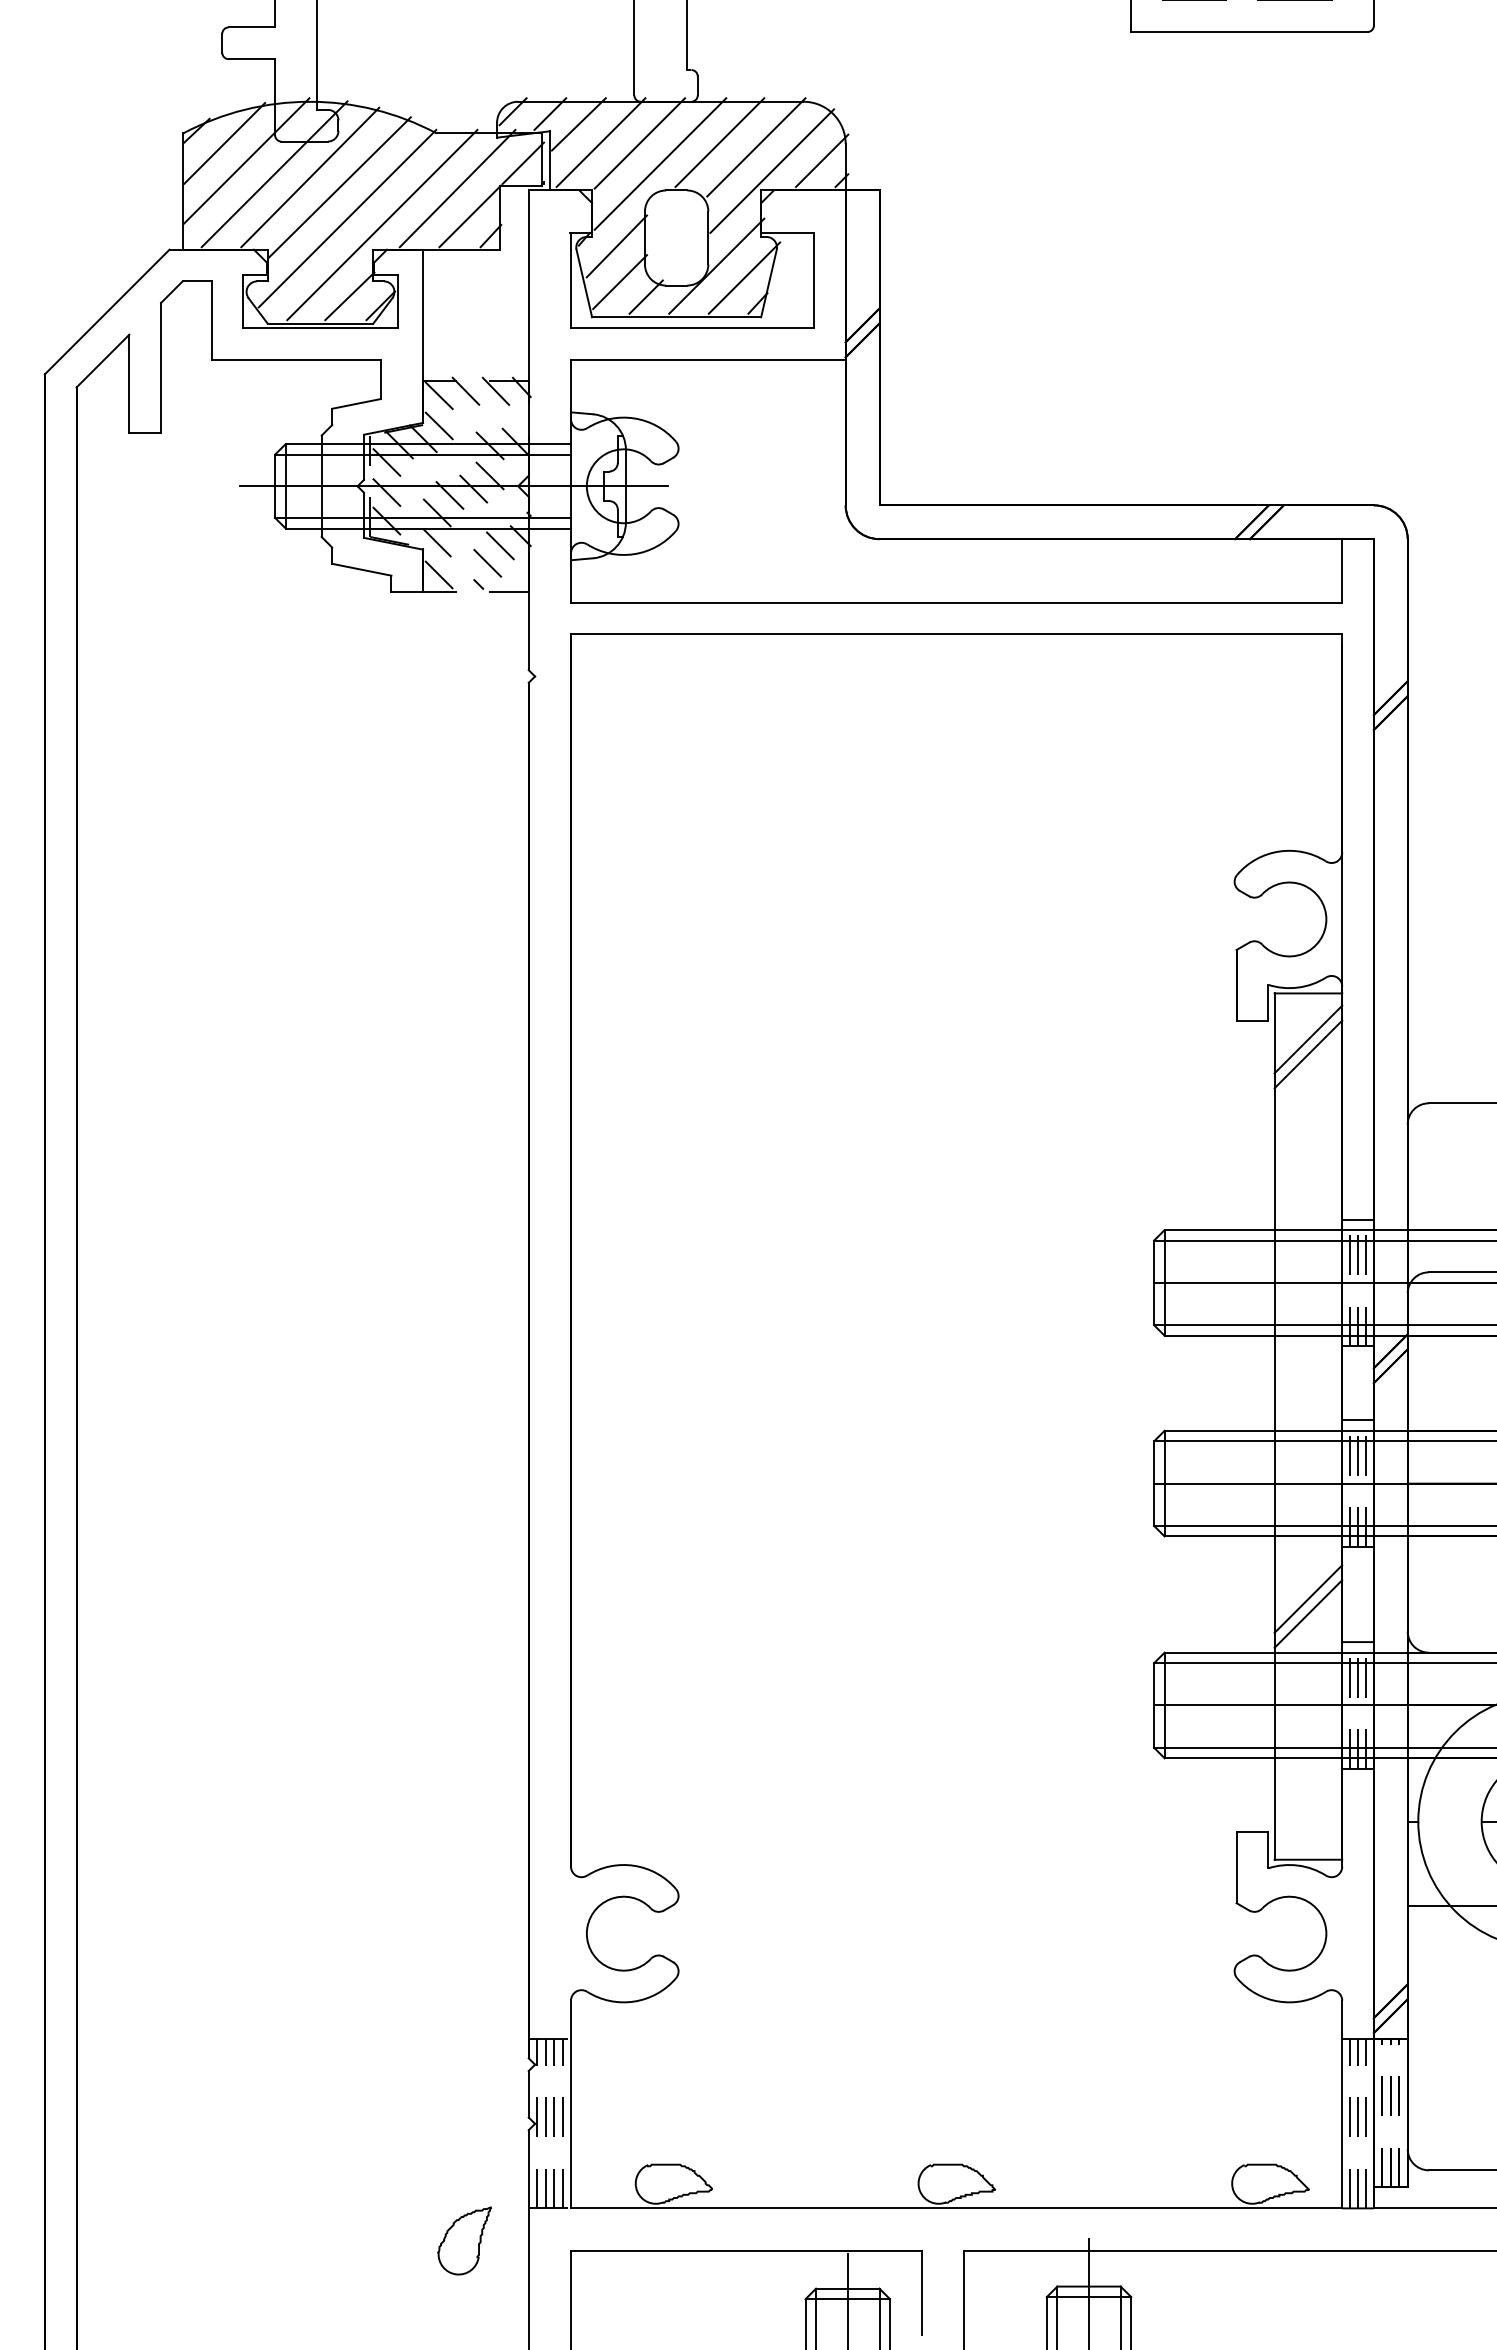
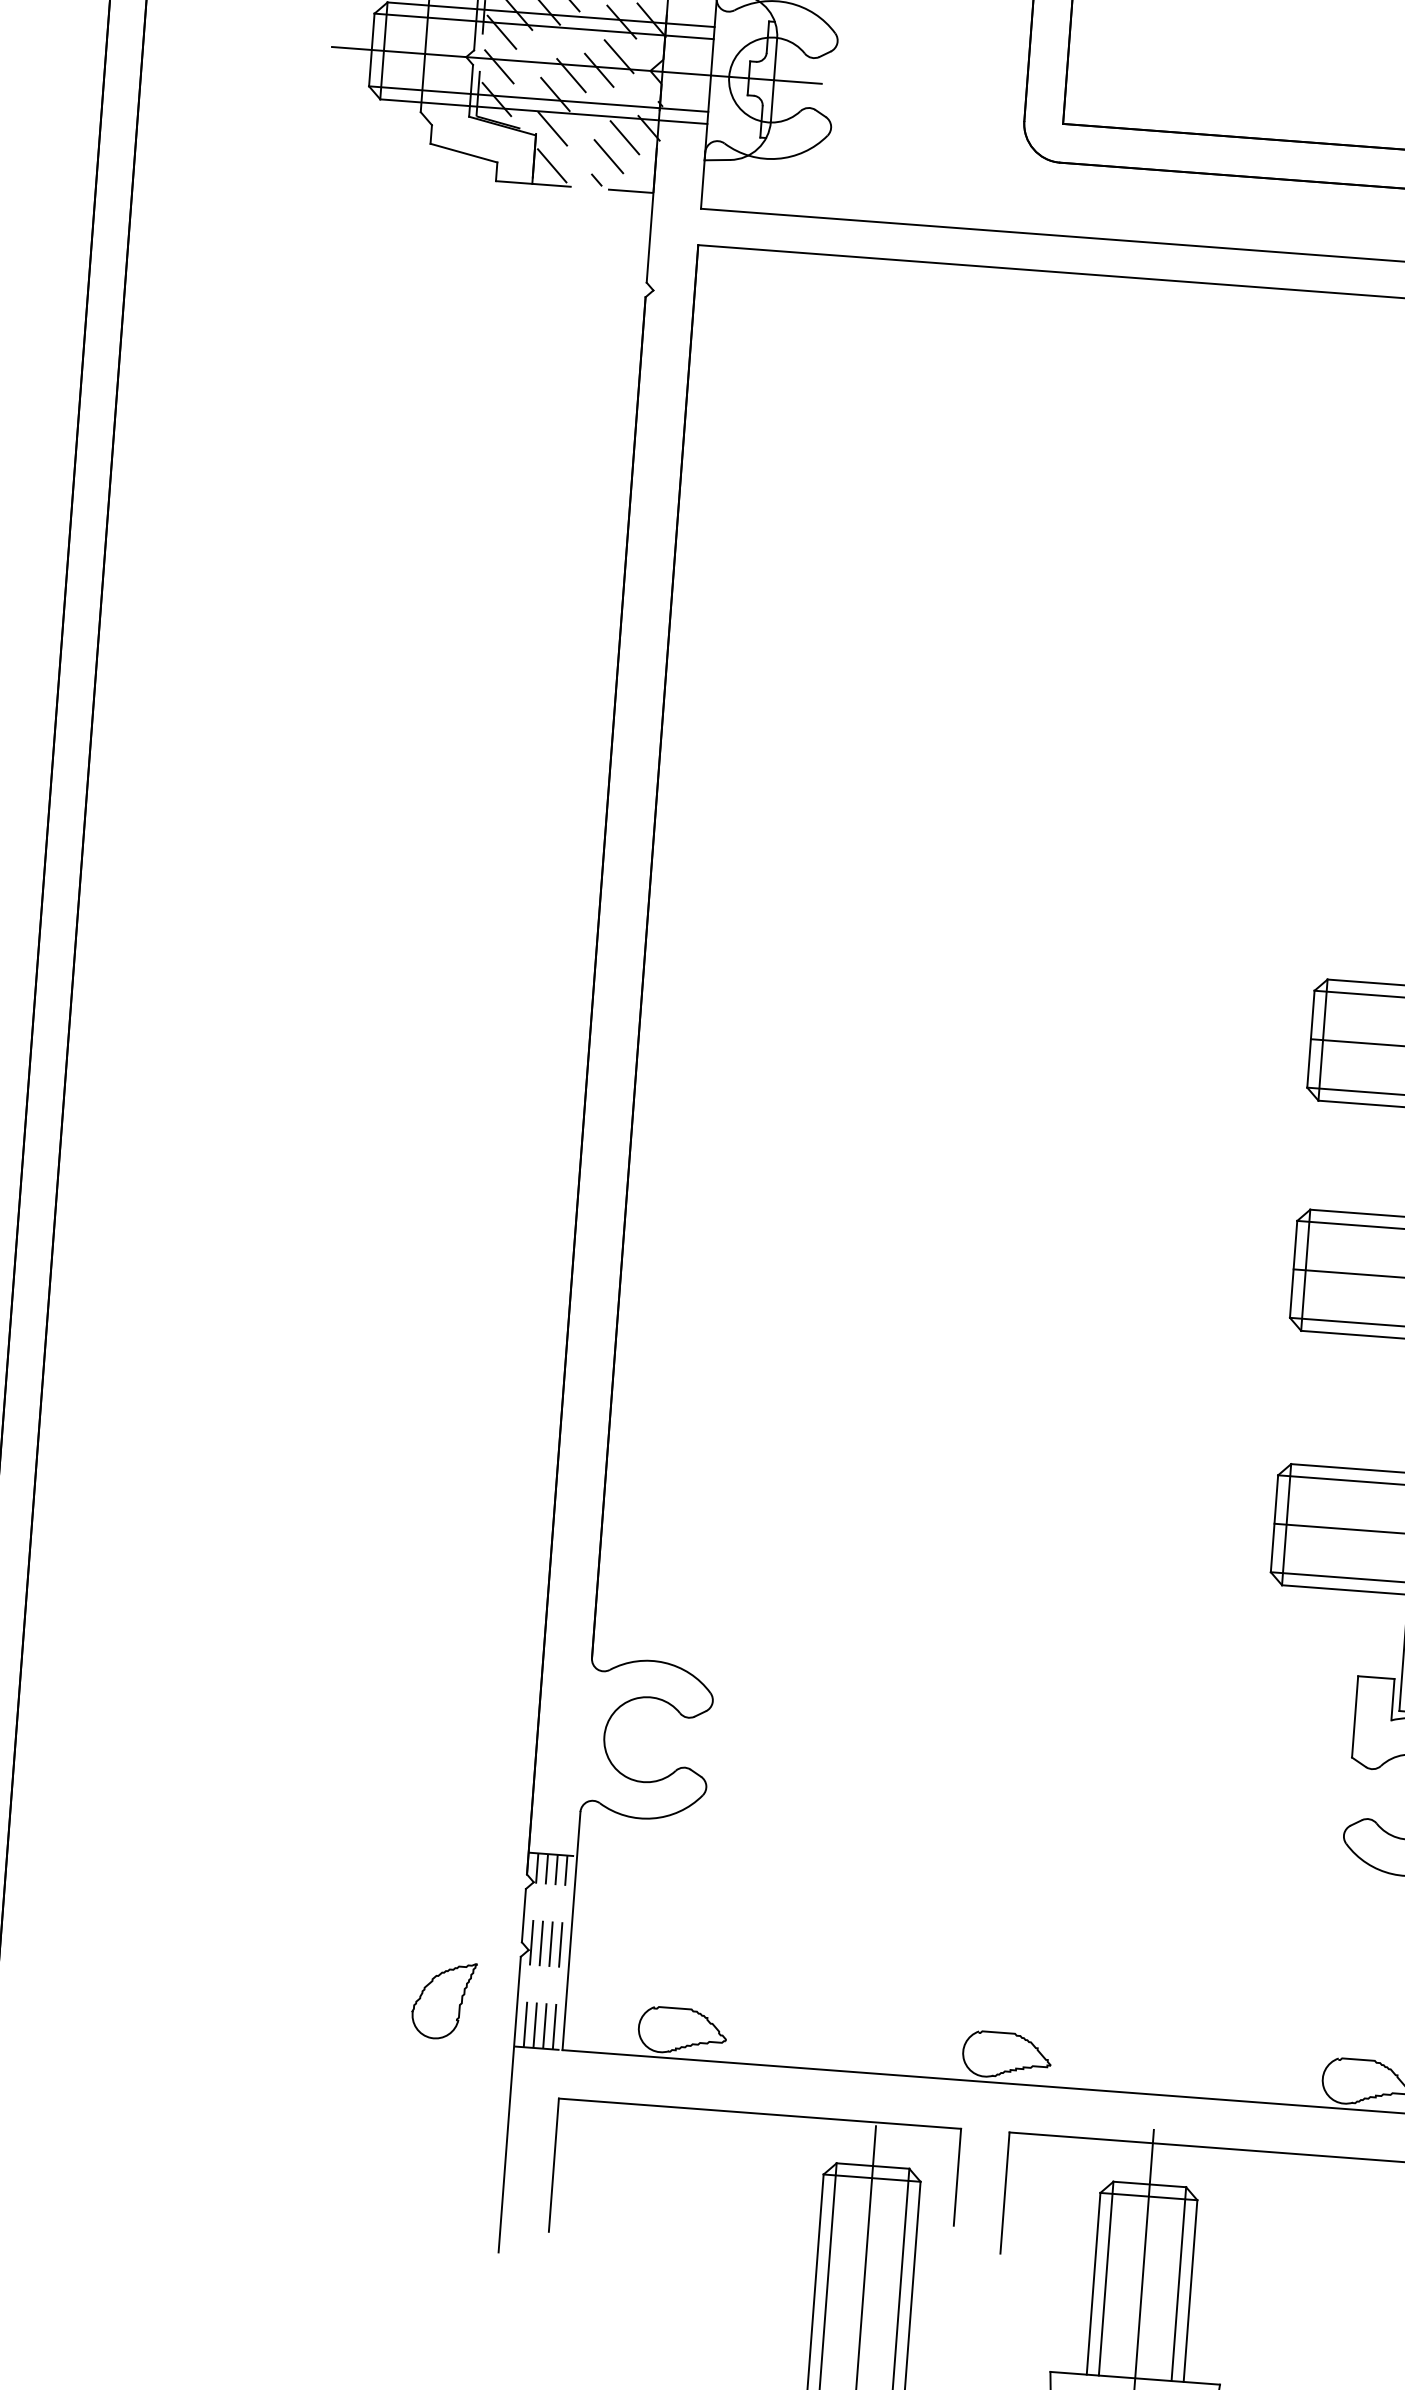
part: (464, 2240) -> (443, 1999), moved

